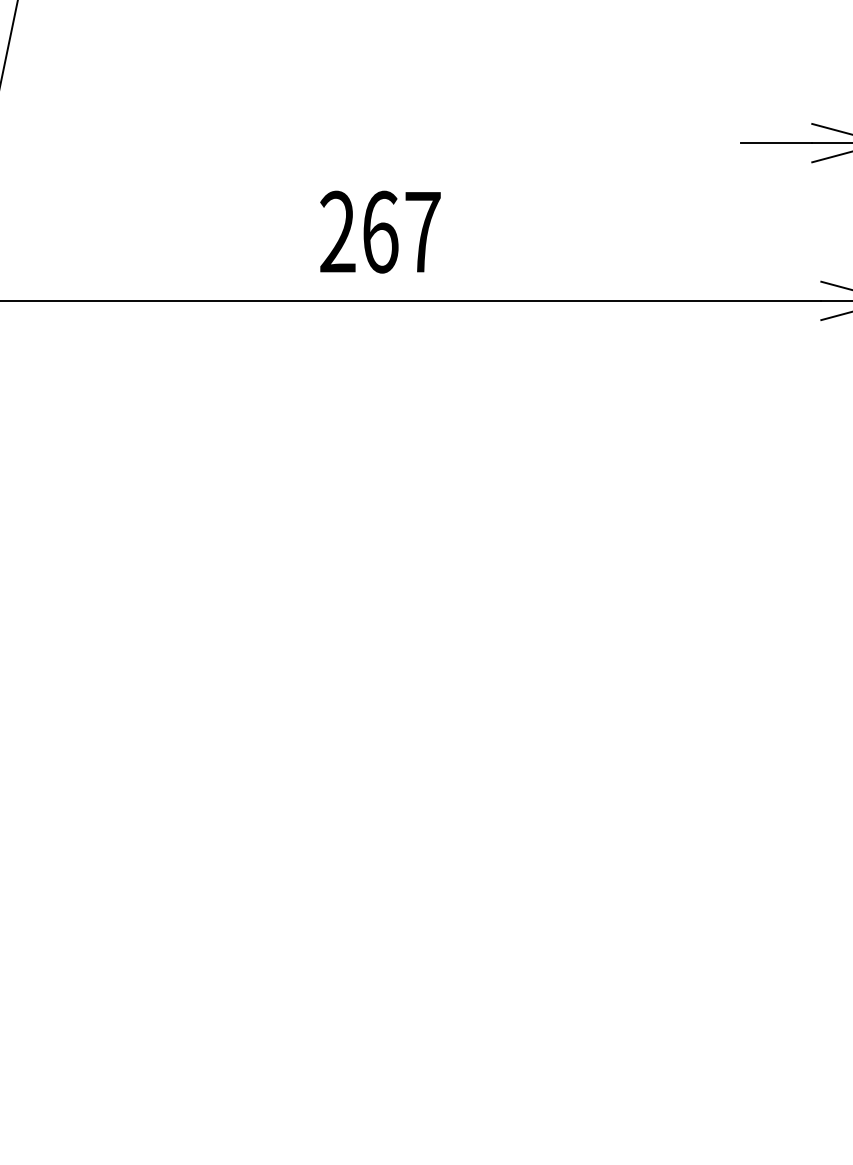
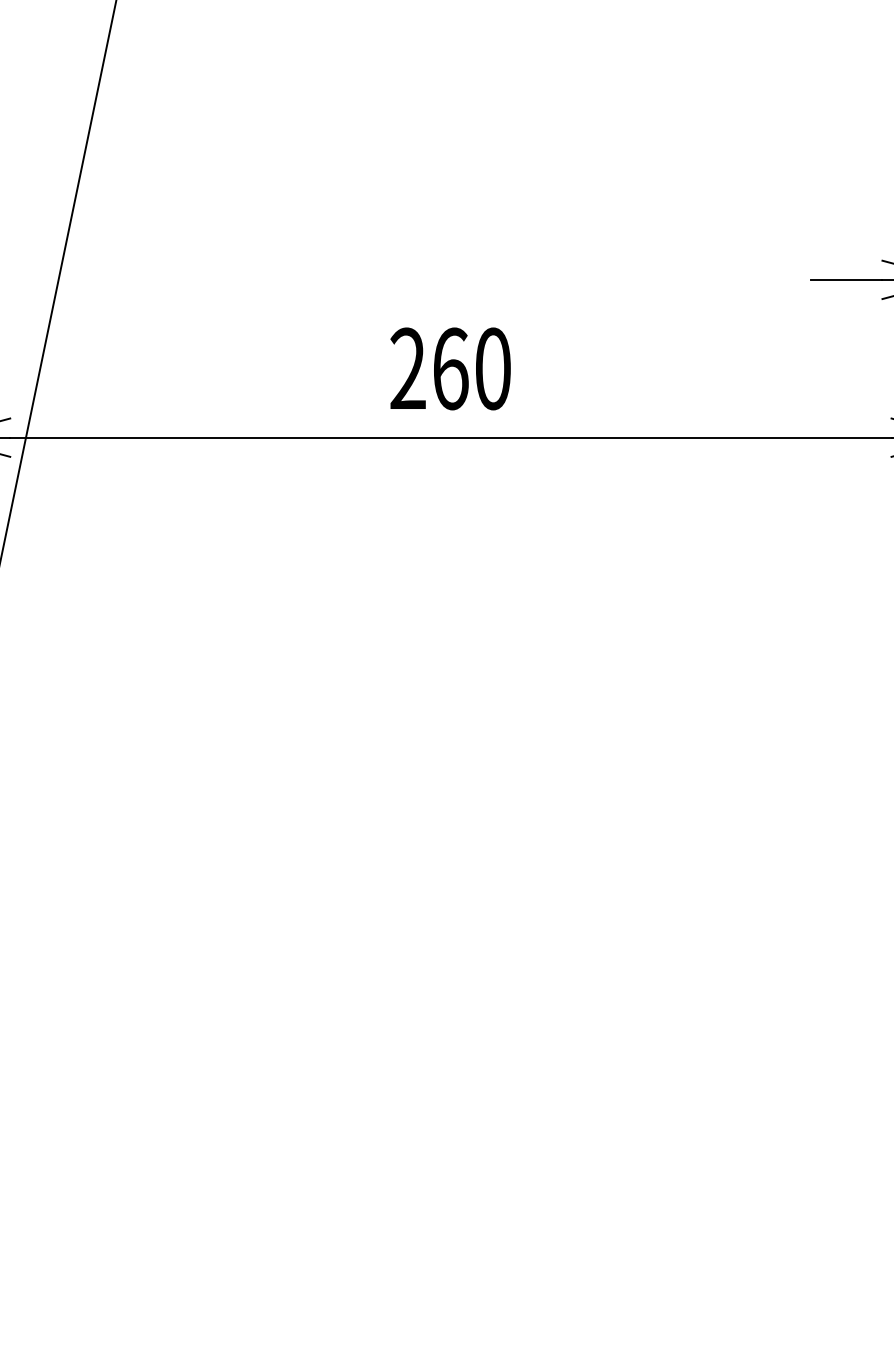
text: (422, 231) -> (492, 368), 267 -> 260

